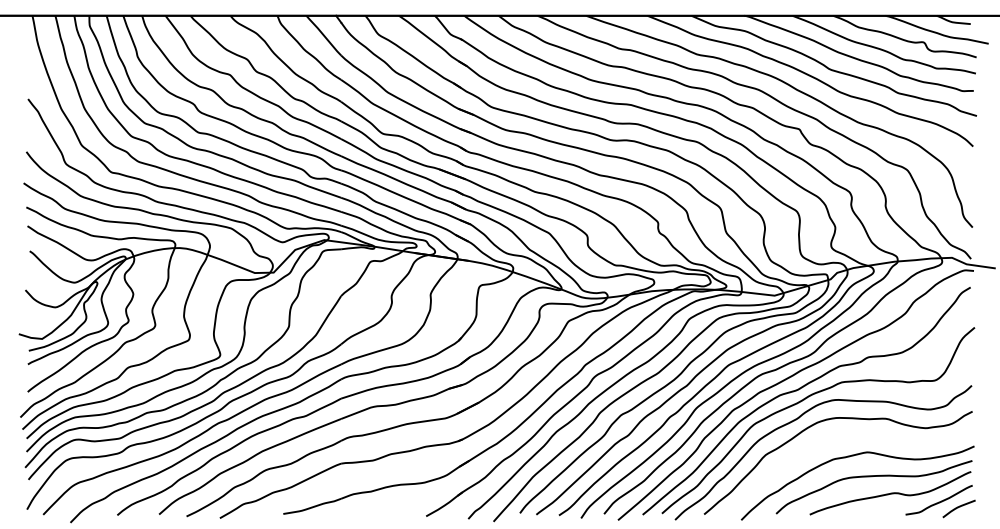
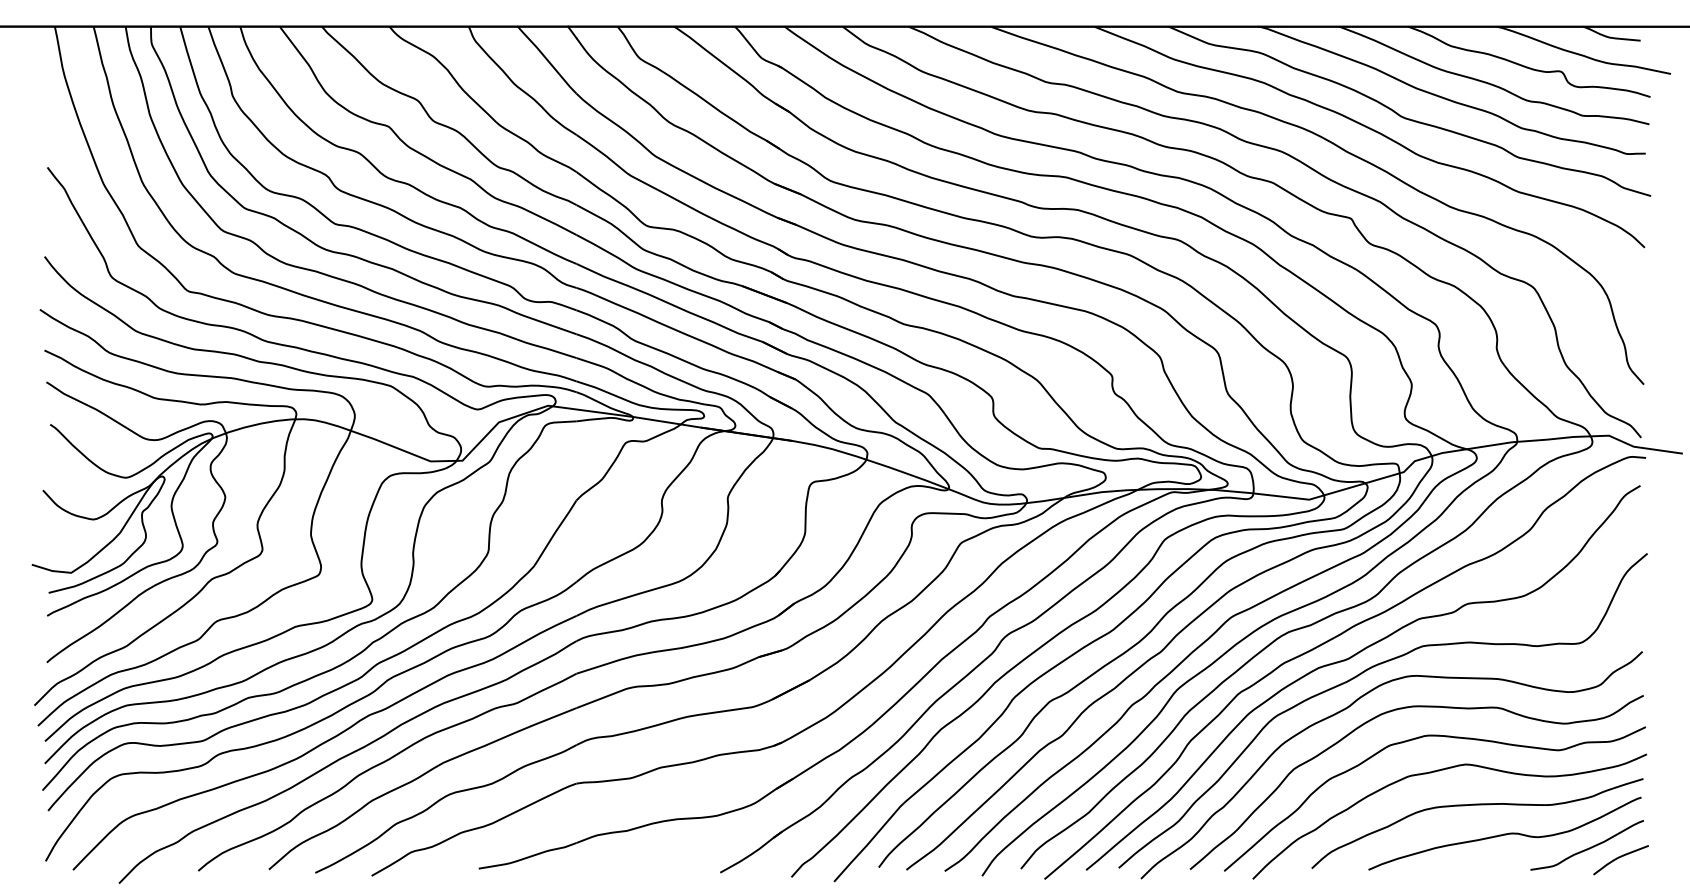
curve: (840, 437) -> (1420, 739), added

